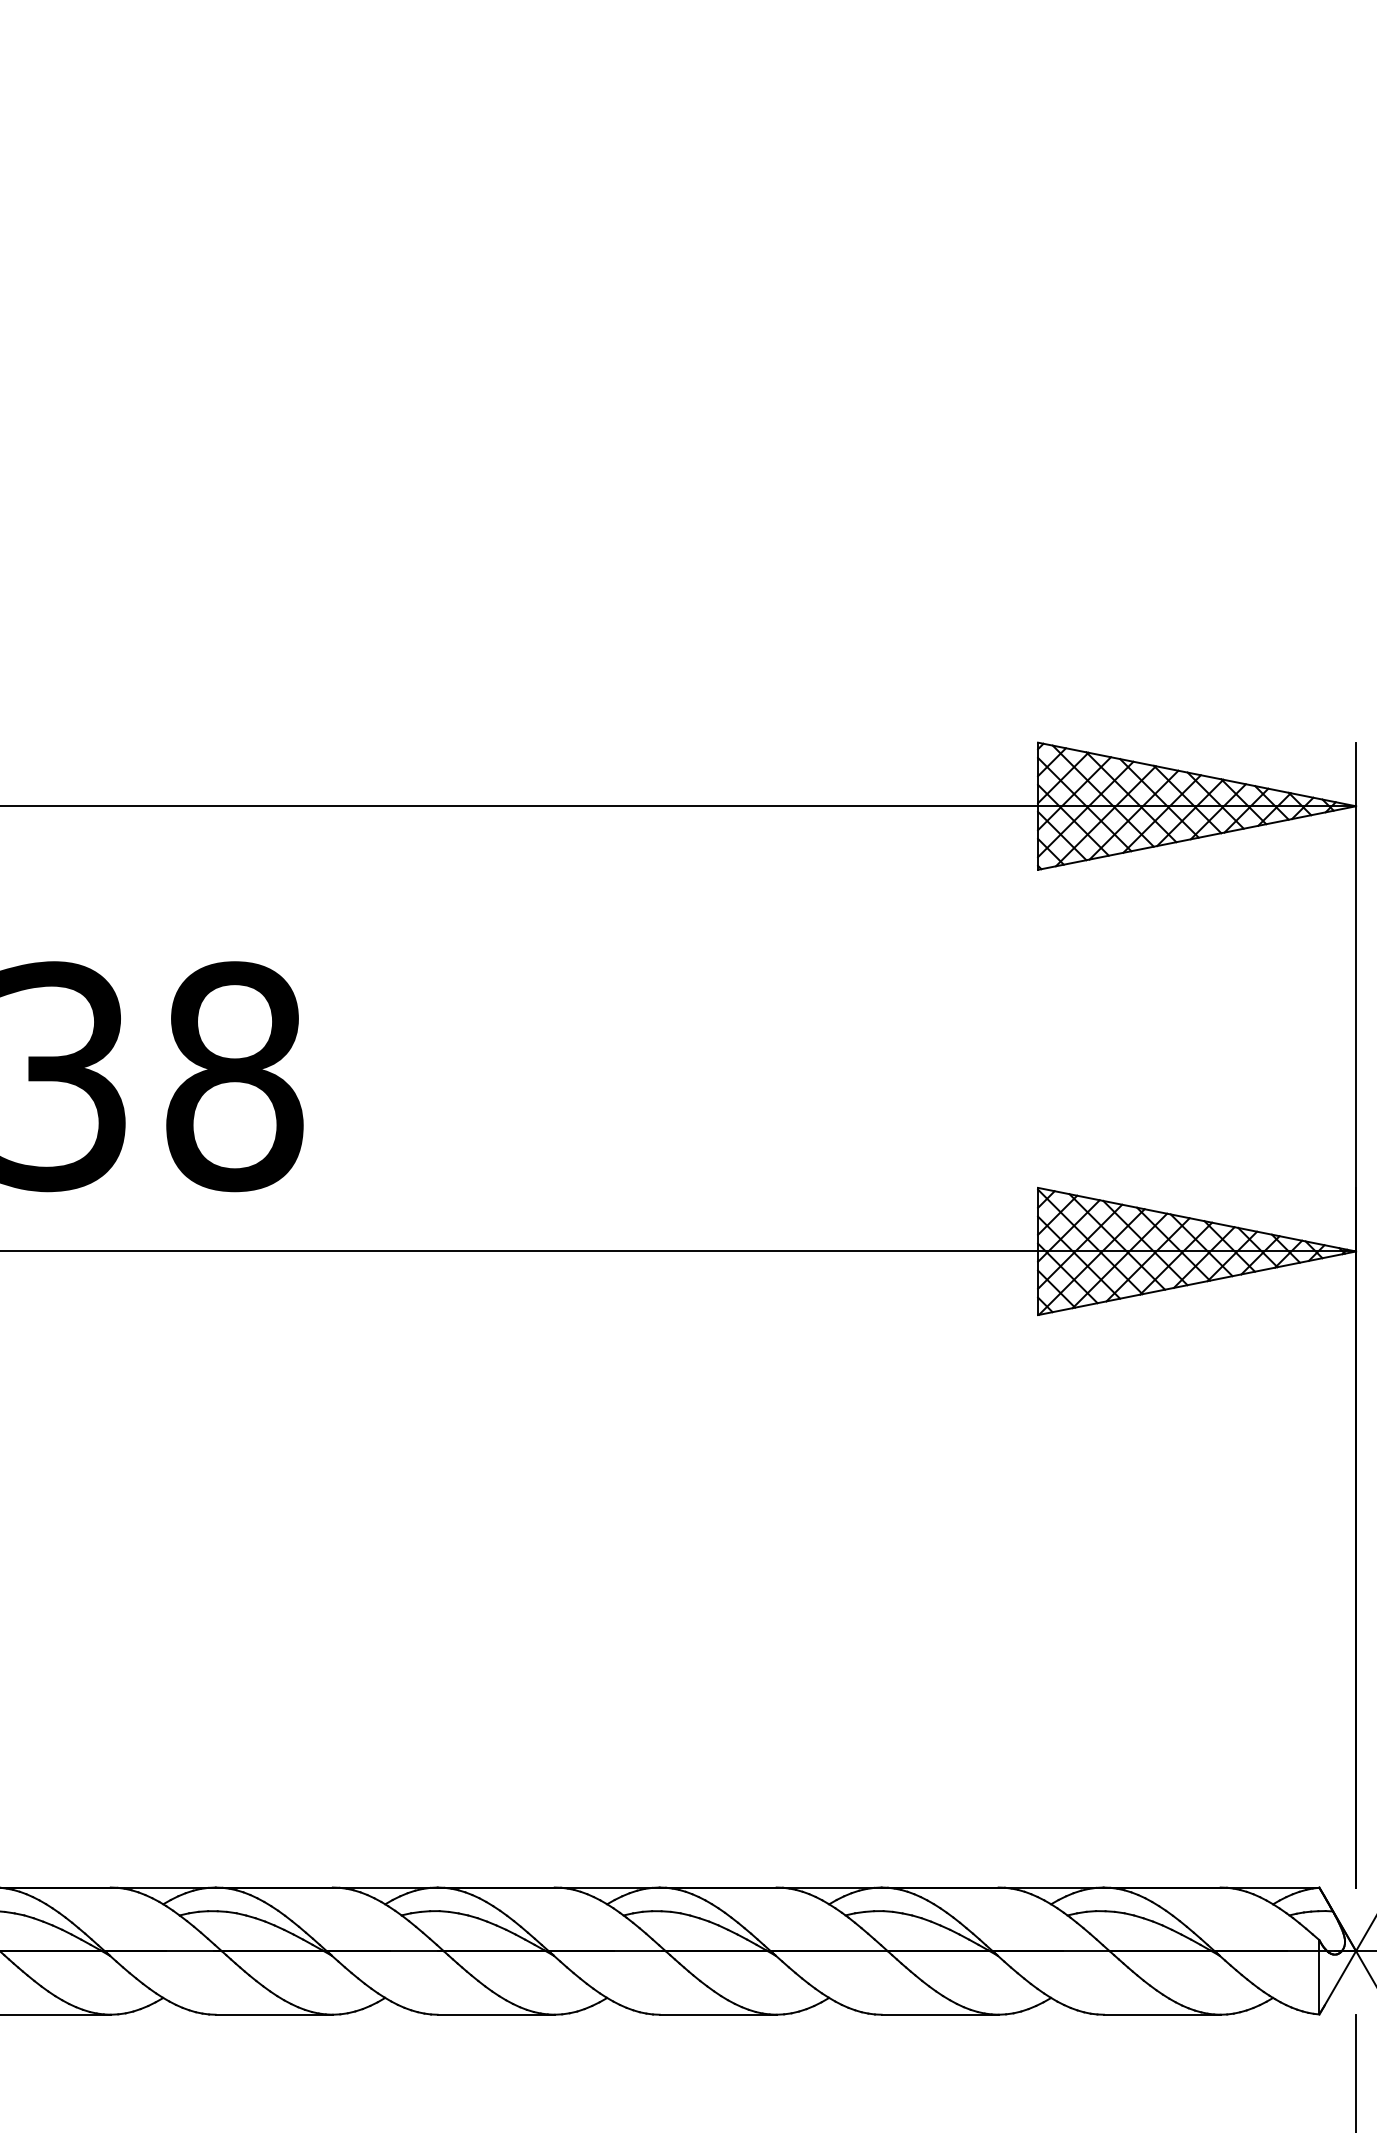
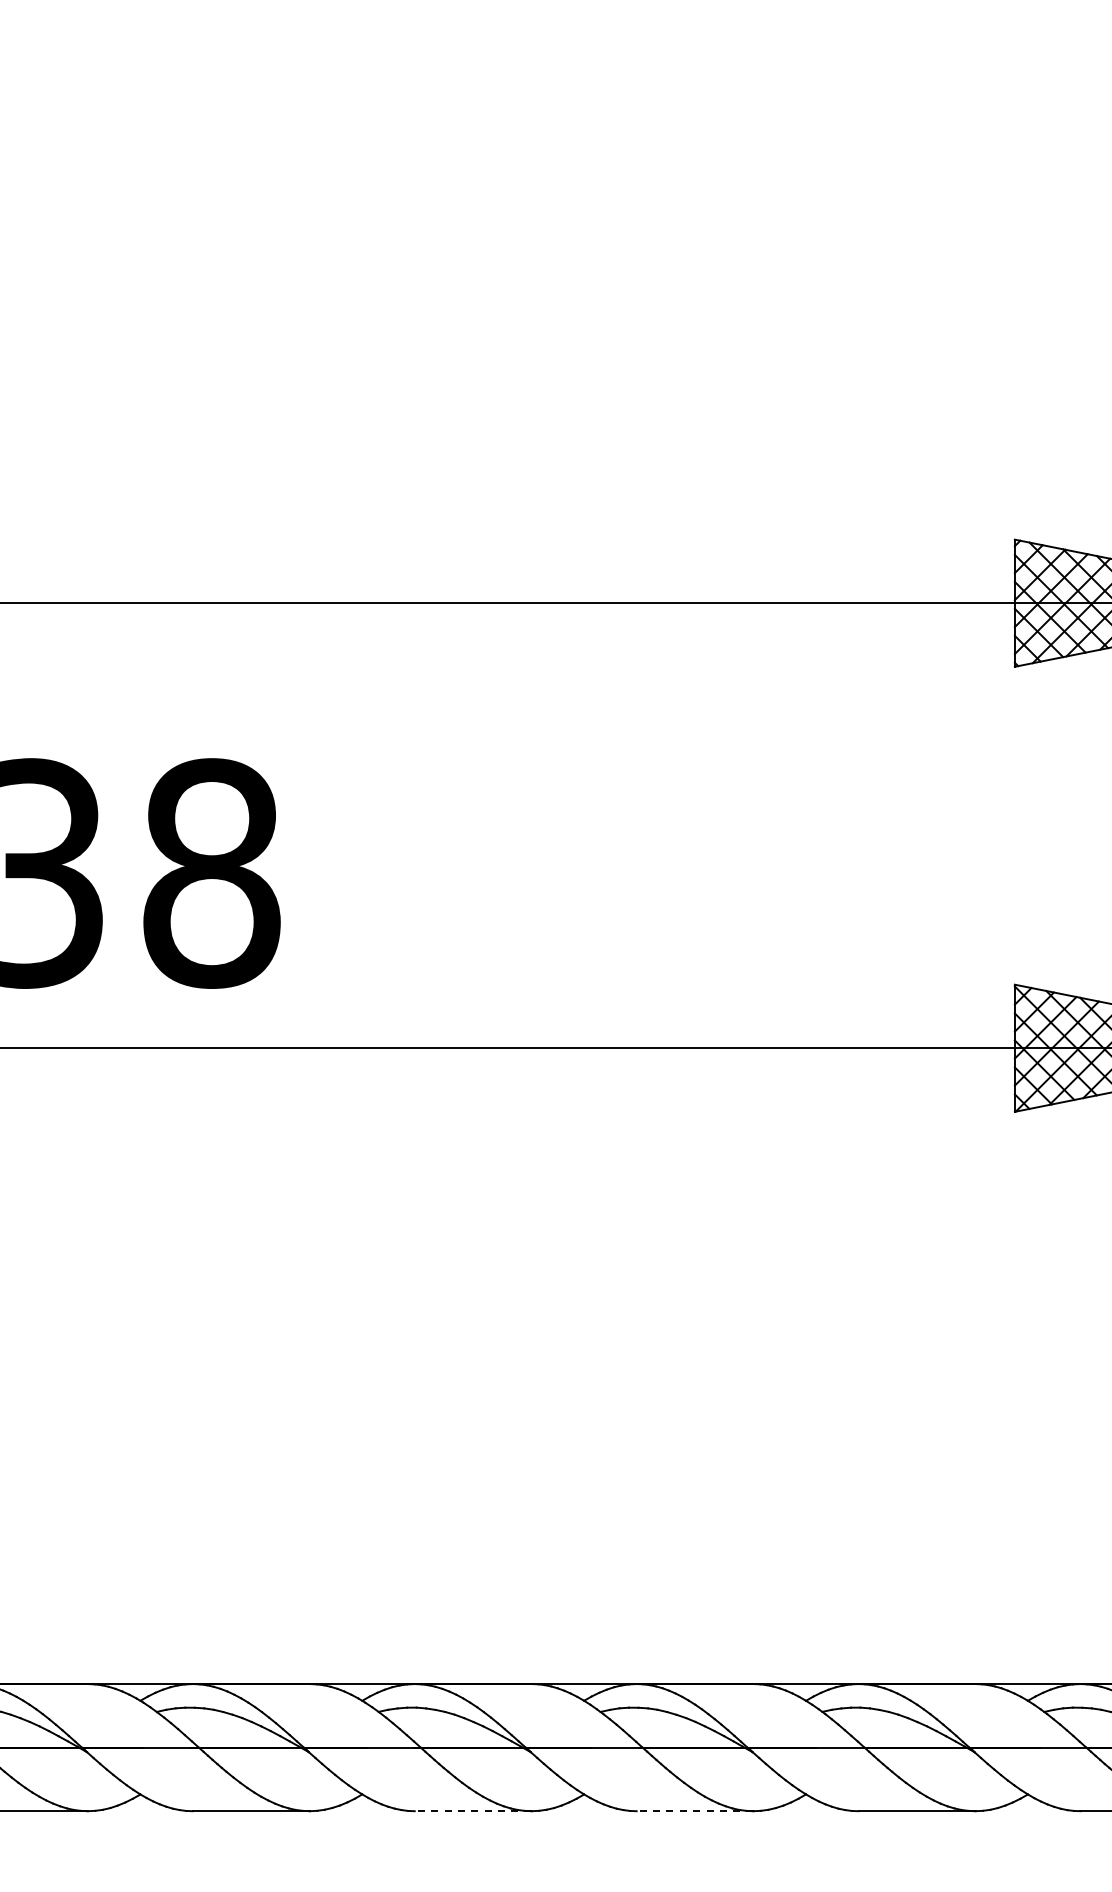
line: (495, 2014) -> (472, 1810), solid -> dashed
line: (718, 2014) -> (695, 1810), solid -> dashed

